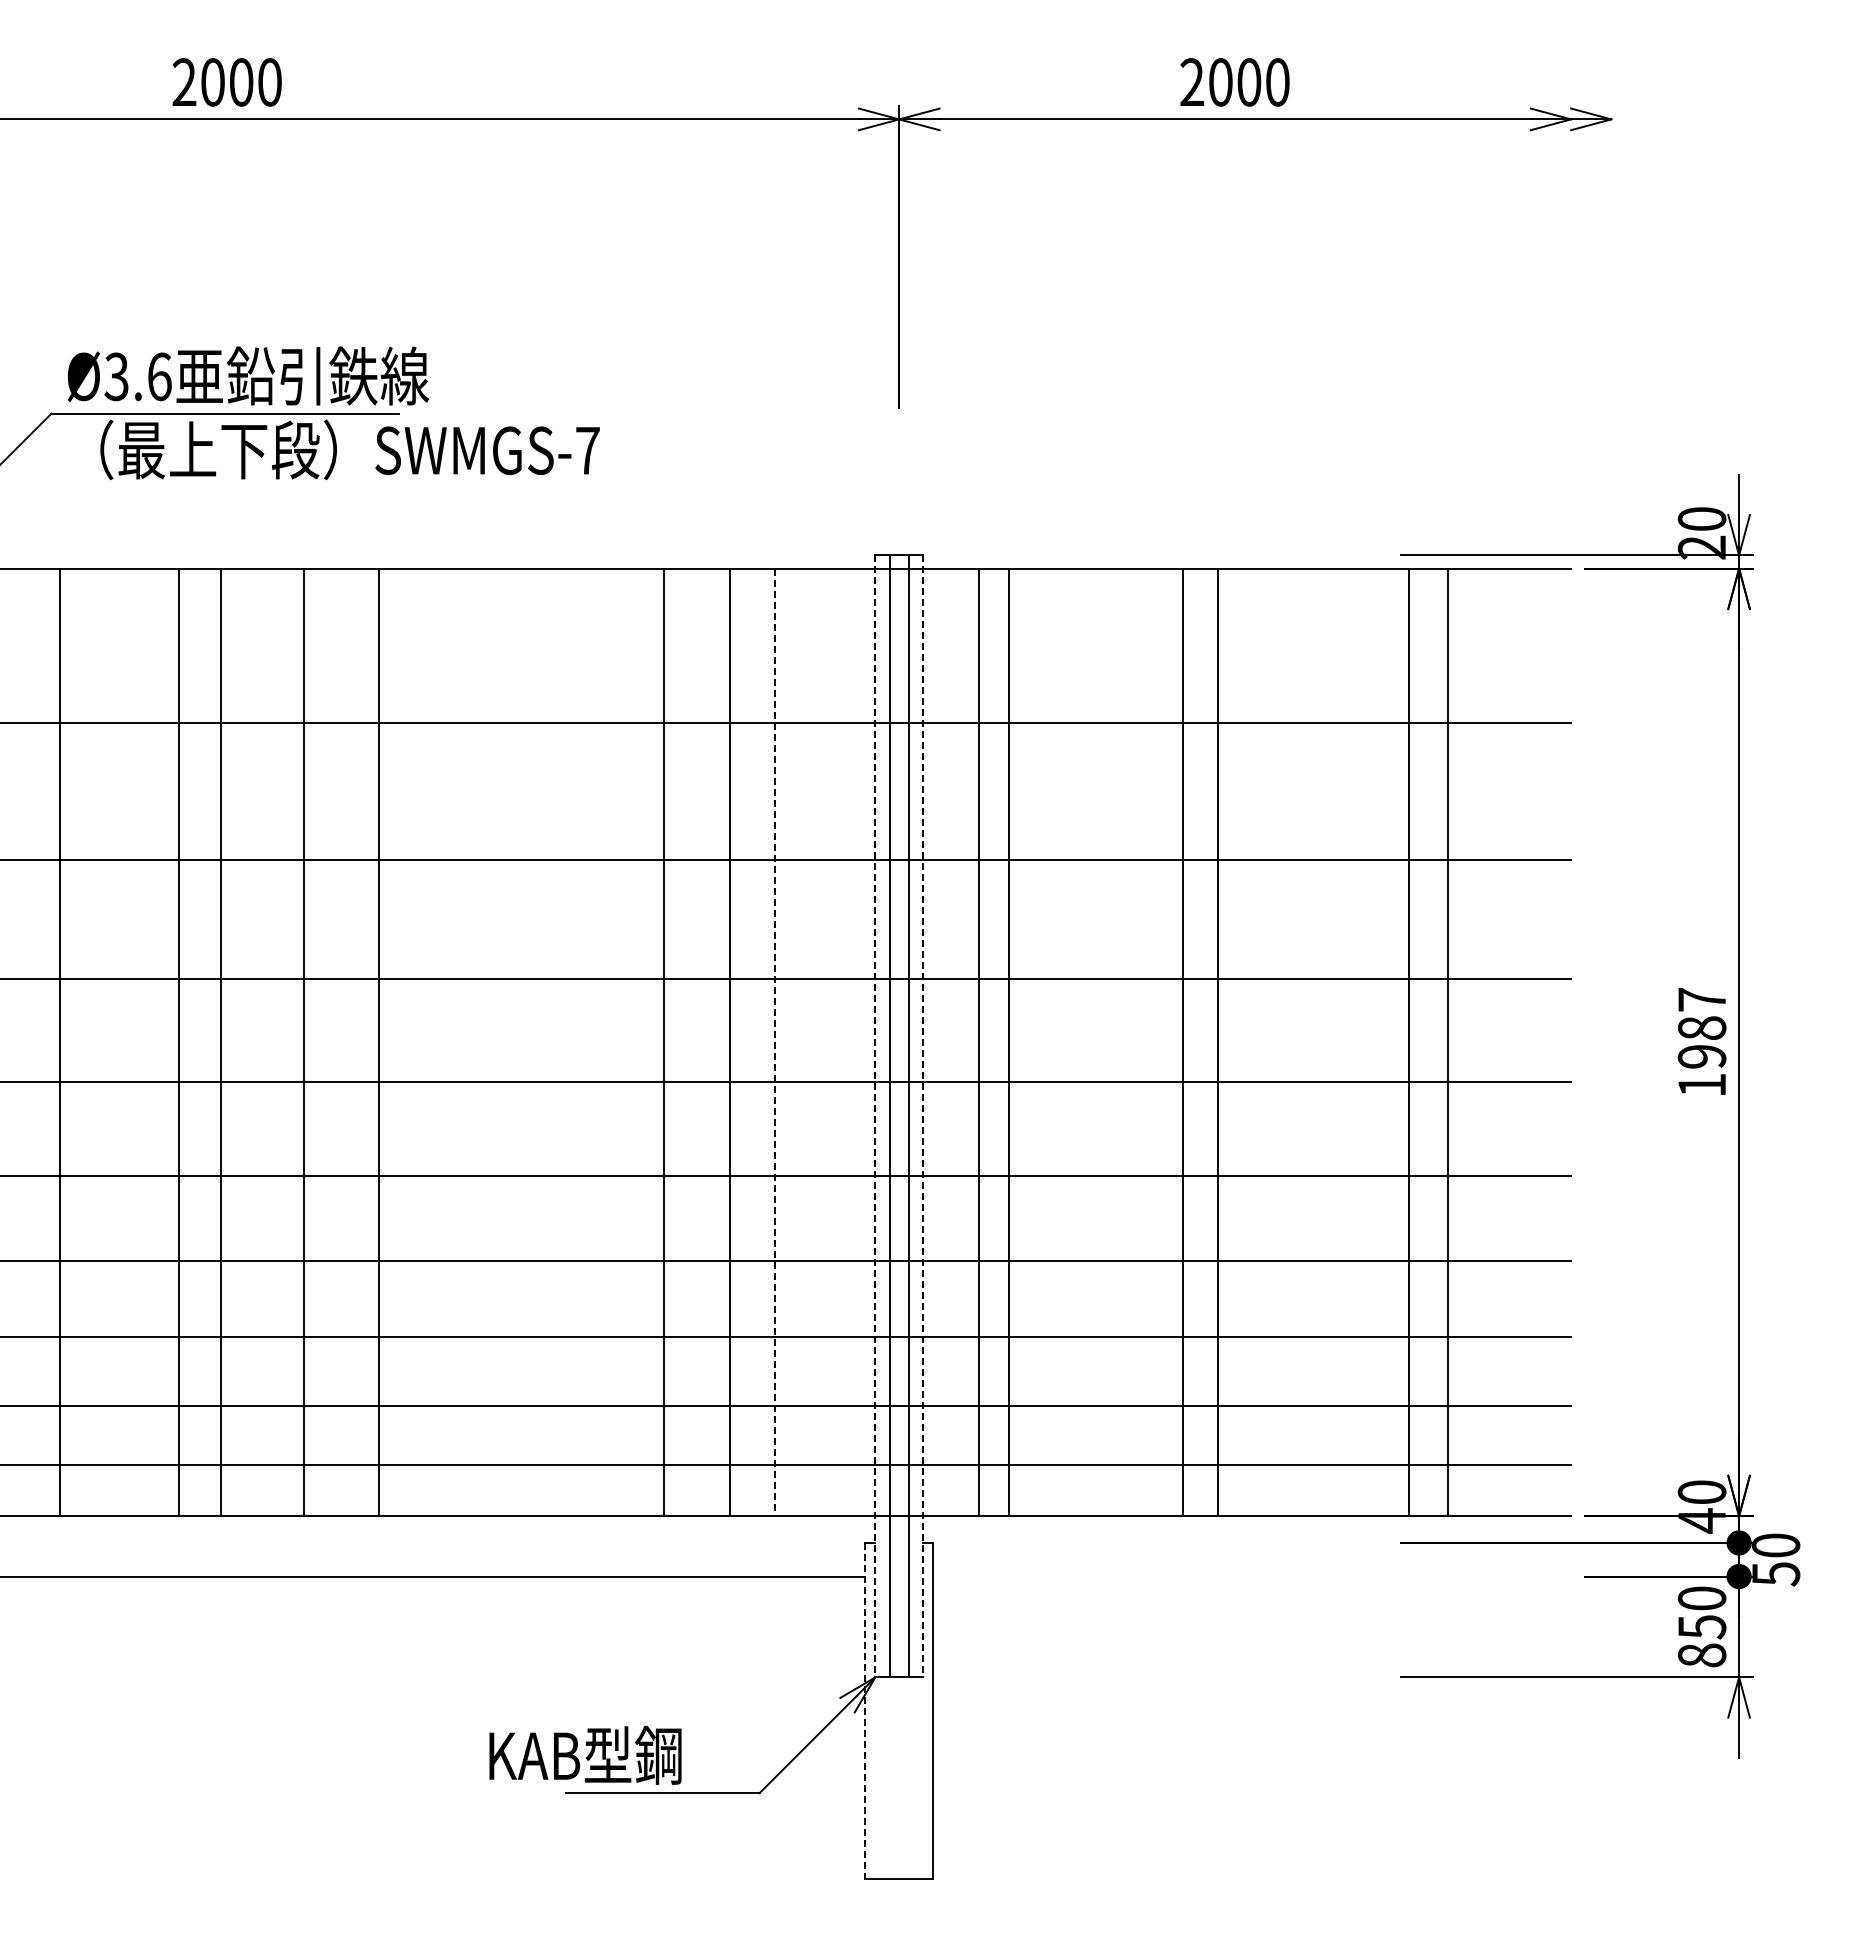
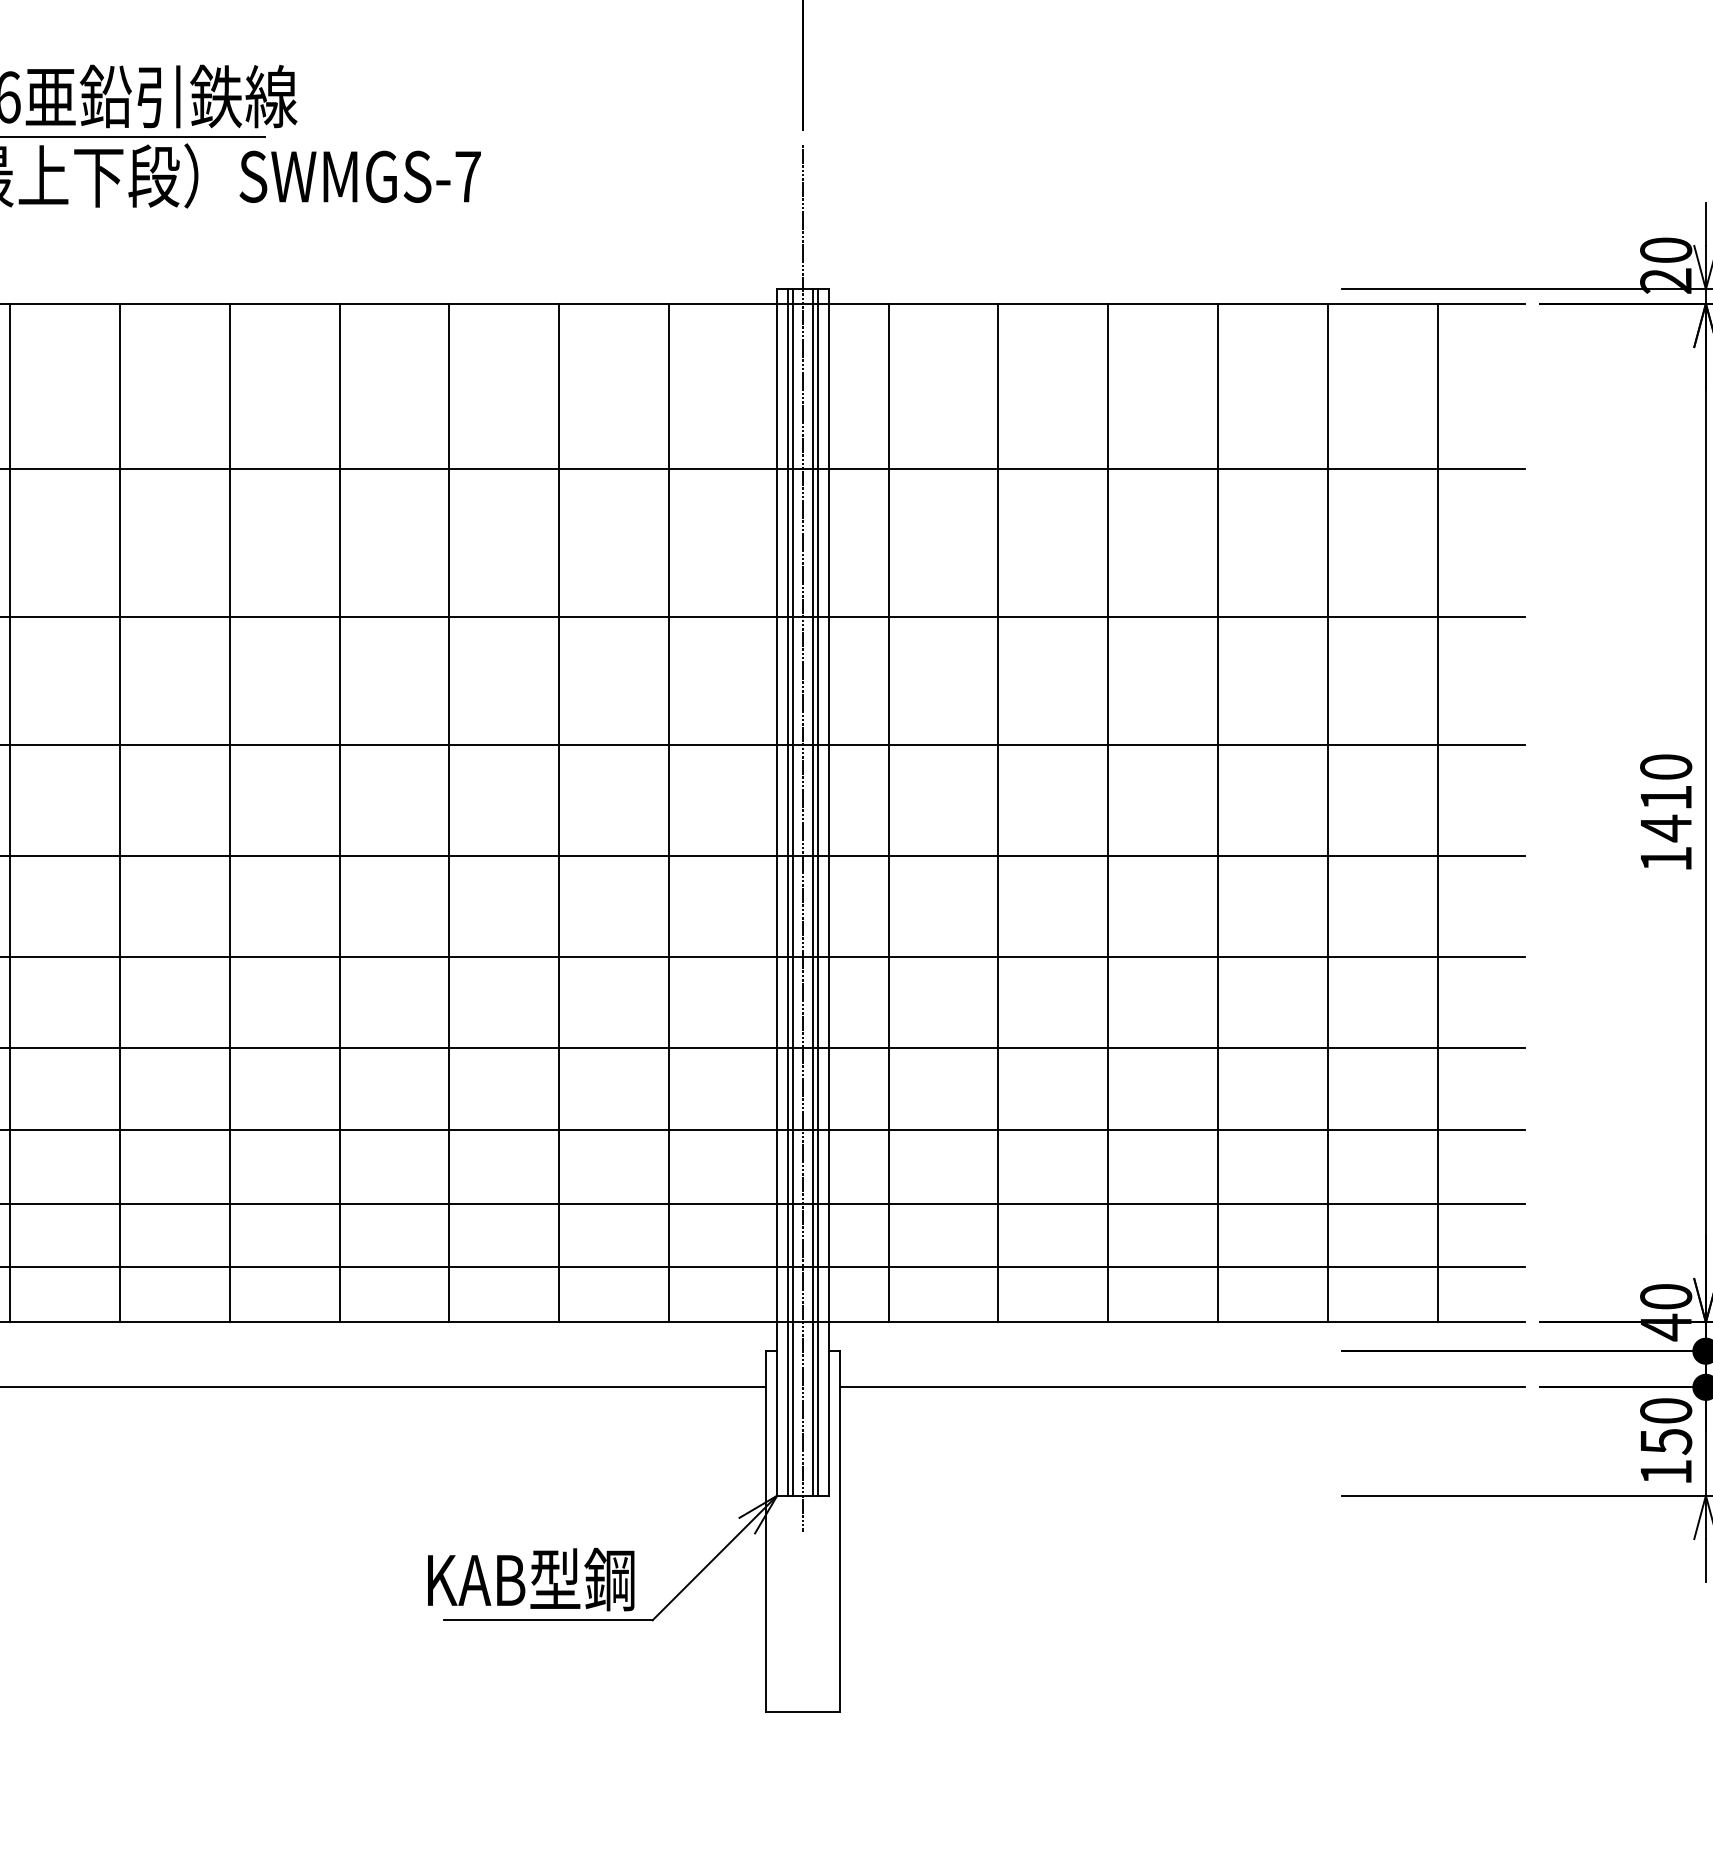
text: (1701, 1028) -> (1665, 798), 1987 -> 1410
line: (179, 1042) -> (120, 813), moved
line: (221, 1042) -> (10, 813), moved
line: (304, 1042) -> (230, 813), moved
line: (379, 1042) -> (339, 813), moved
line: (663, 1042) -> (449, 813), moved
line: (729, 1042) -> (559, 813), moved
line: (774, 1042) -> (668, 813), dashed -> solid
line: (1009, 1042) -> (998, 813), moved
line: (1218, 1042) -> (1218, 813), moved
line: (1408, 1042) -> (1437, 813), moved
line: (1447, 1042) -> (1327, 813), moved
line: (899, 1065) -> (803, 837), added
line: (875, 1116) -> (777, 892), dashed -> solid
line: (885, 1116) -> (788, 892), added
line: (913, 1116) -> (818, 892), added
line: (923, 1116) -> (828, 892), dashed -> solid
line: (1252, 1576) -> (1182, 1387), added
text: (1702, 1655) -> (1666, 1472), 850 -> 150
line: (865, 1710) -> (766, 1531), dashed -> solid
text: (585, 1754) -> (531, 1578), moved

